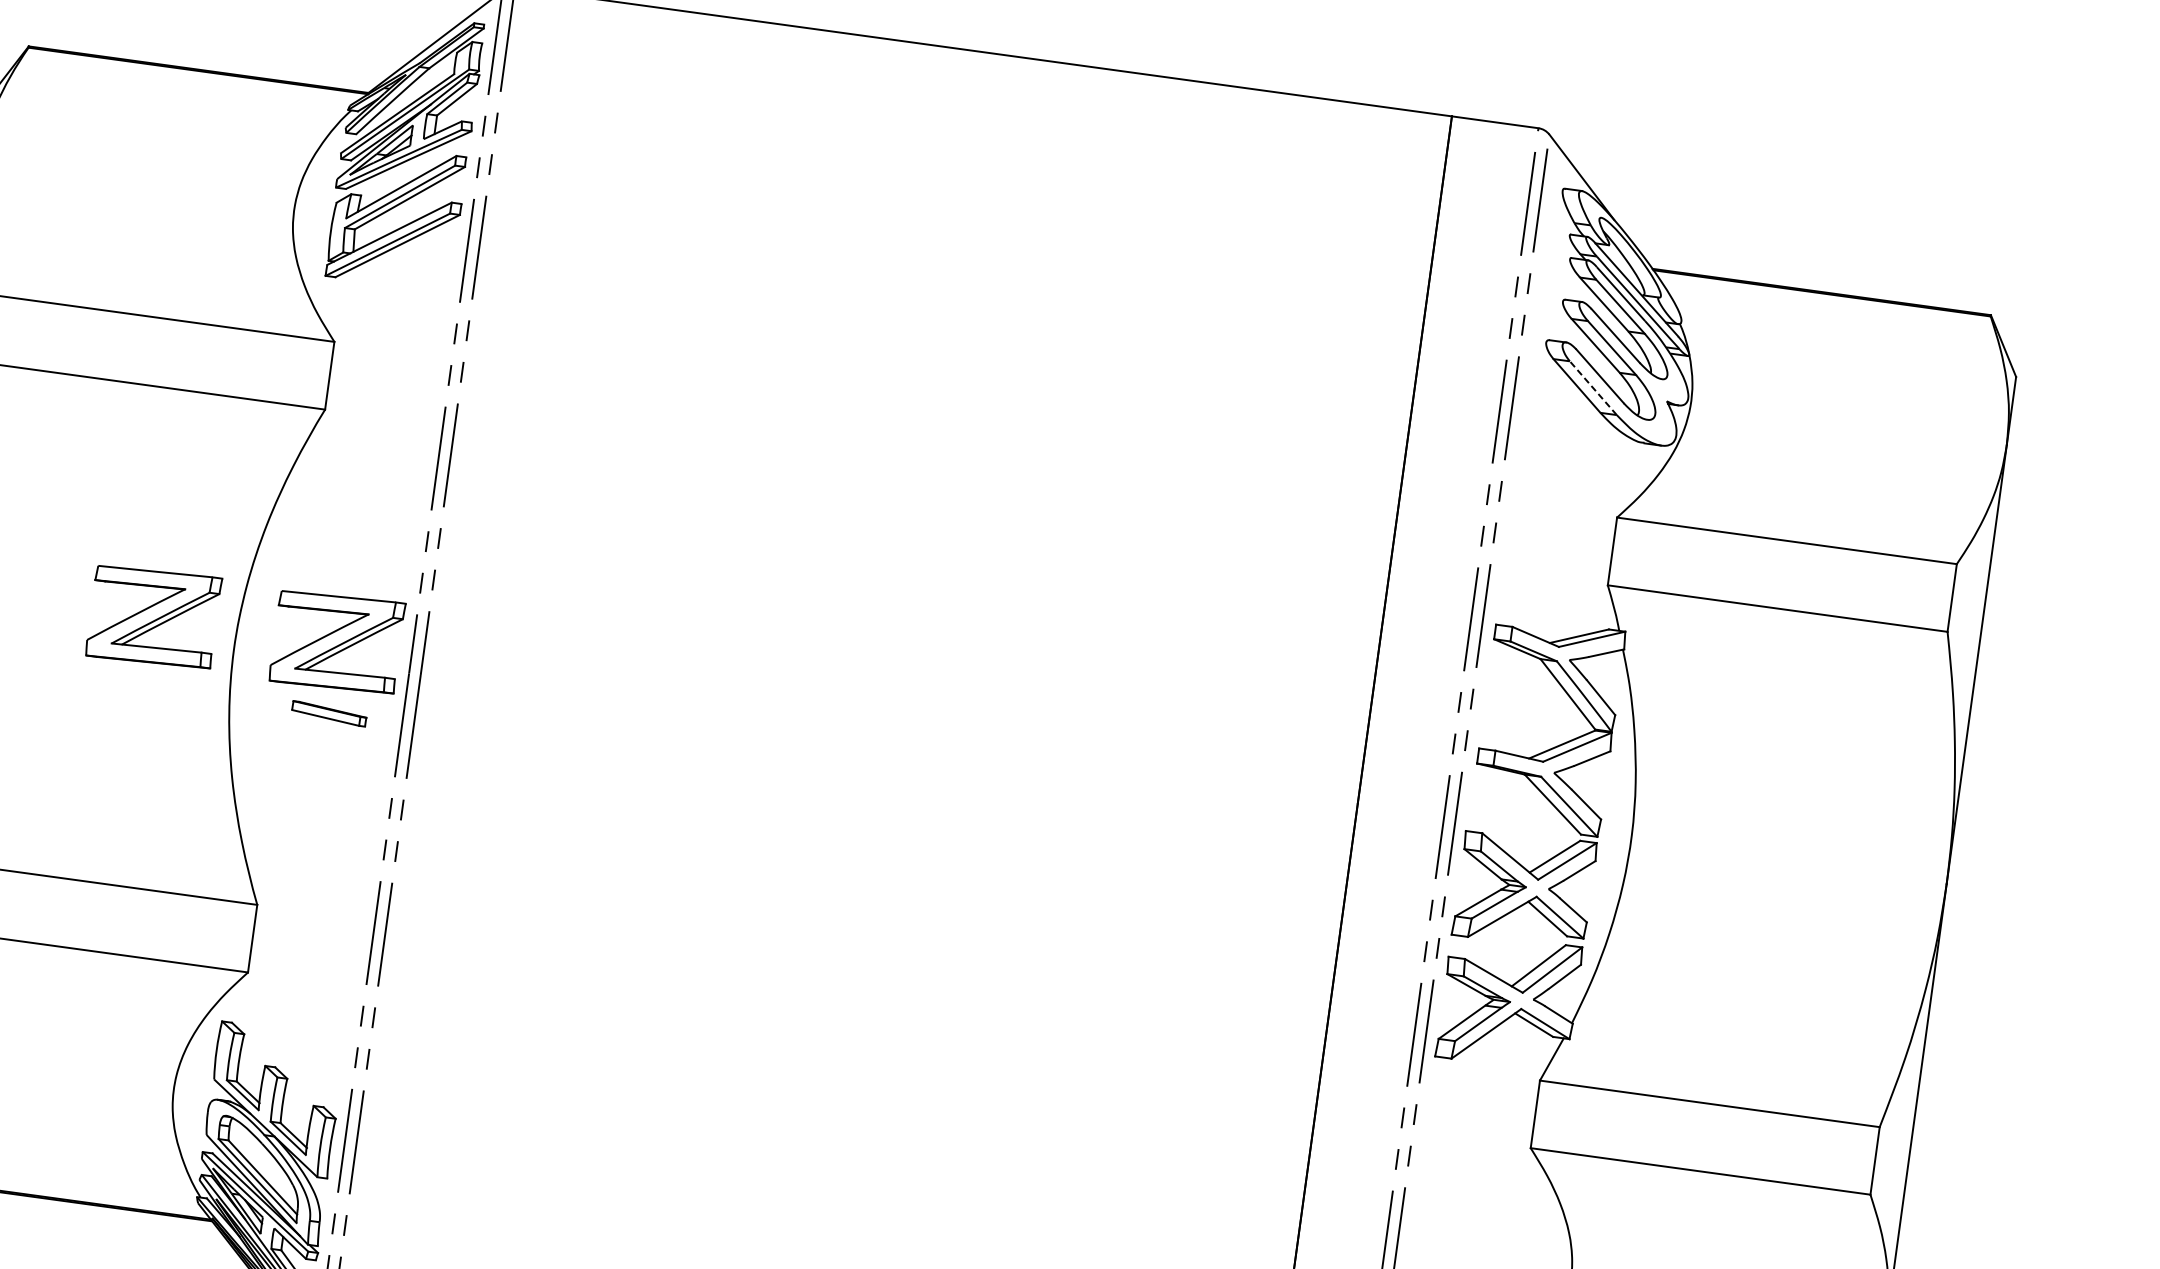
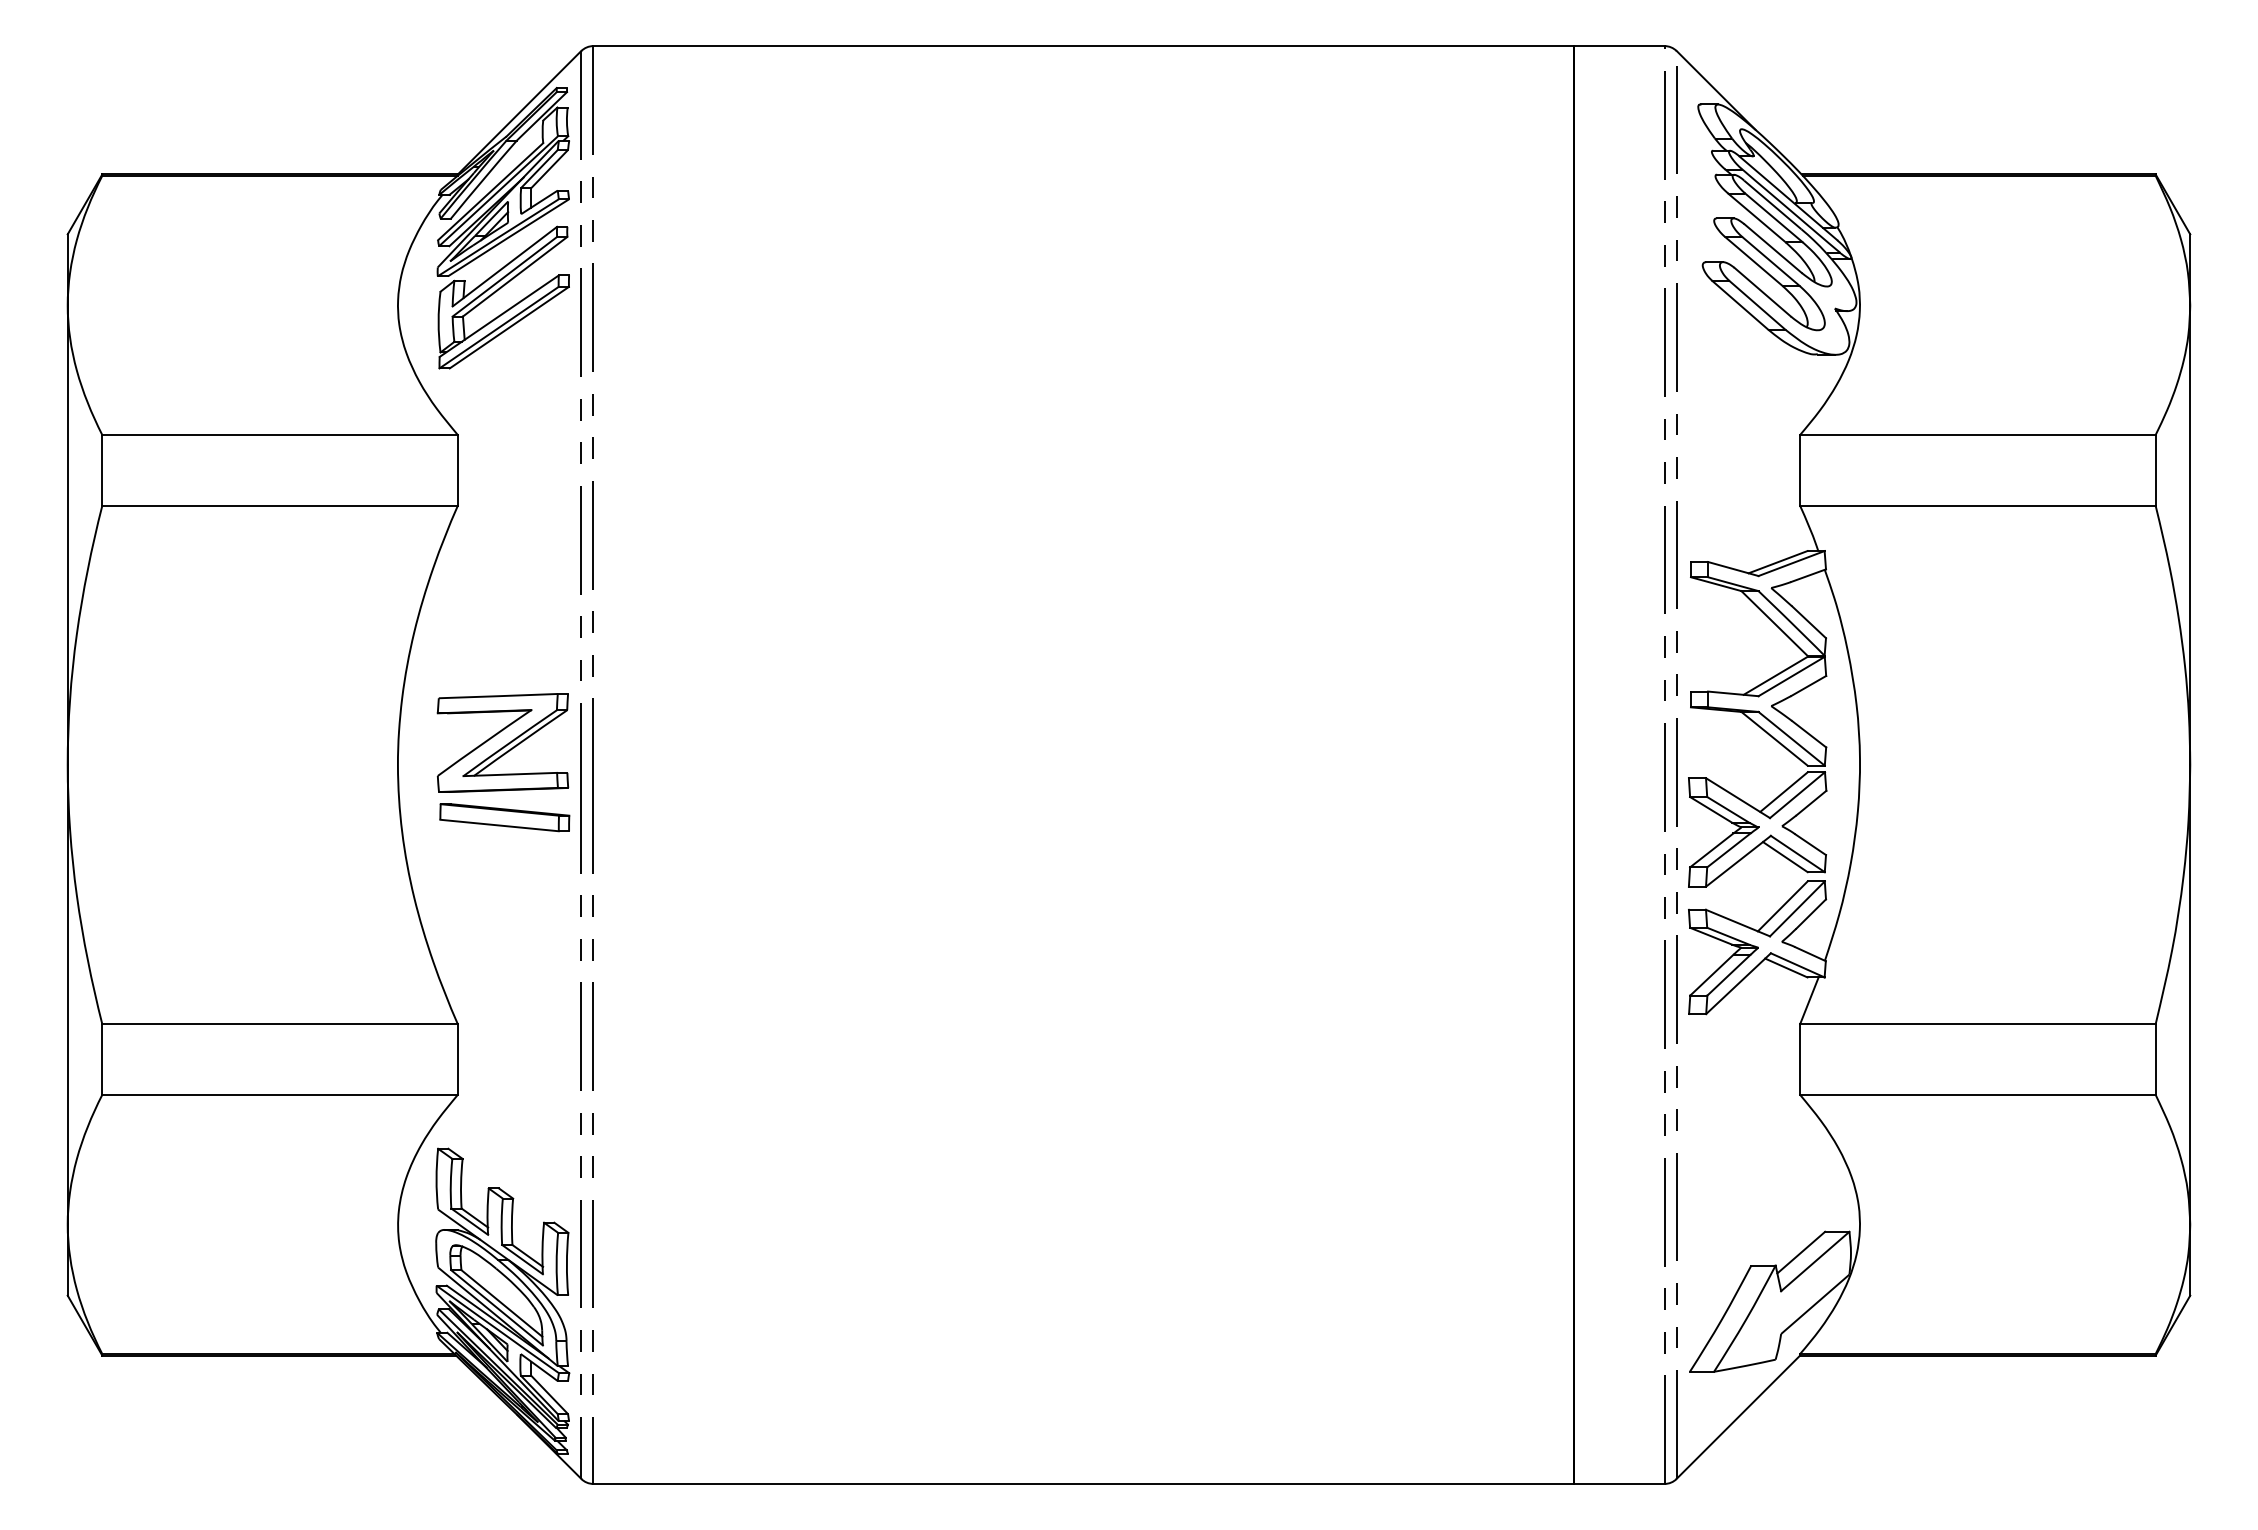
line: (1593, 388) -> (1757, 305), dashed -> solid
part: (153, 616) -> (310, 742), removed
part: (328, 713) -> (504, 817), size x1.67

